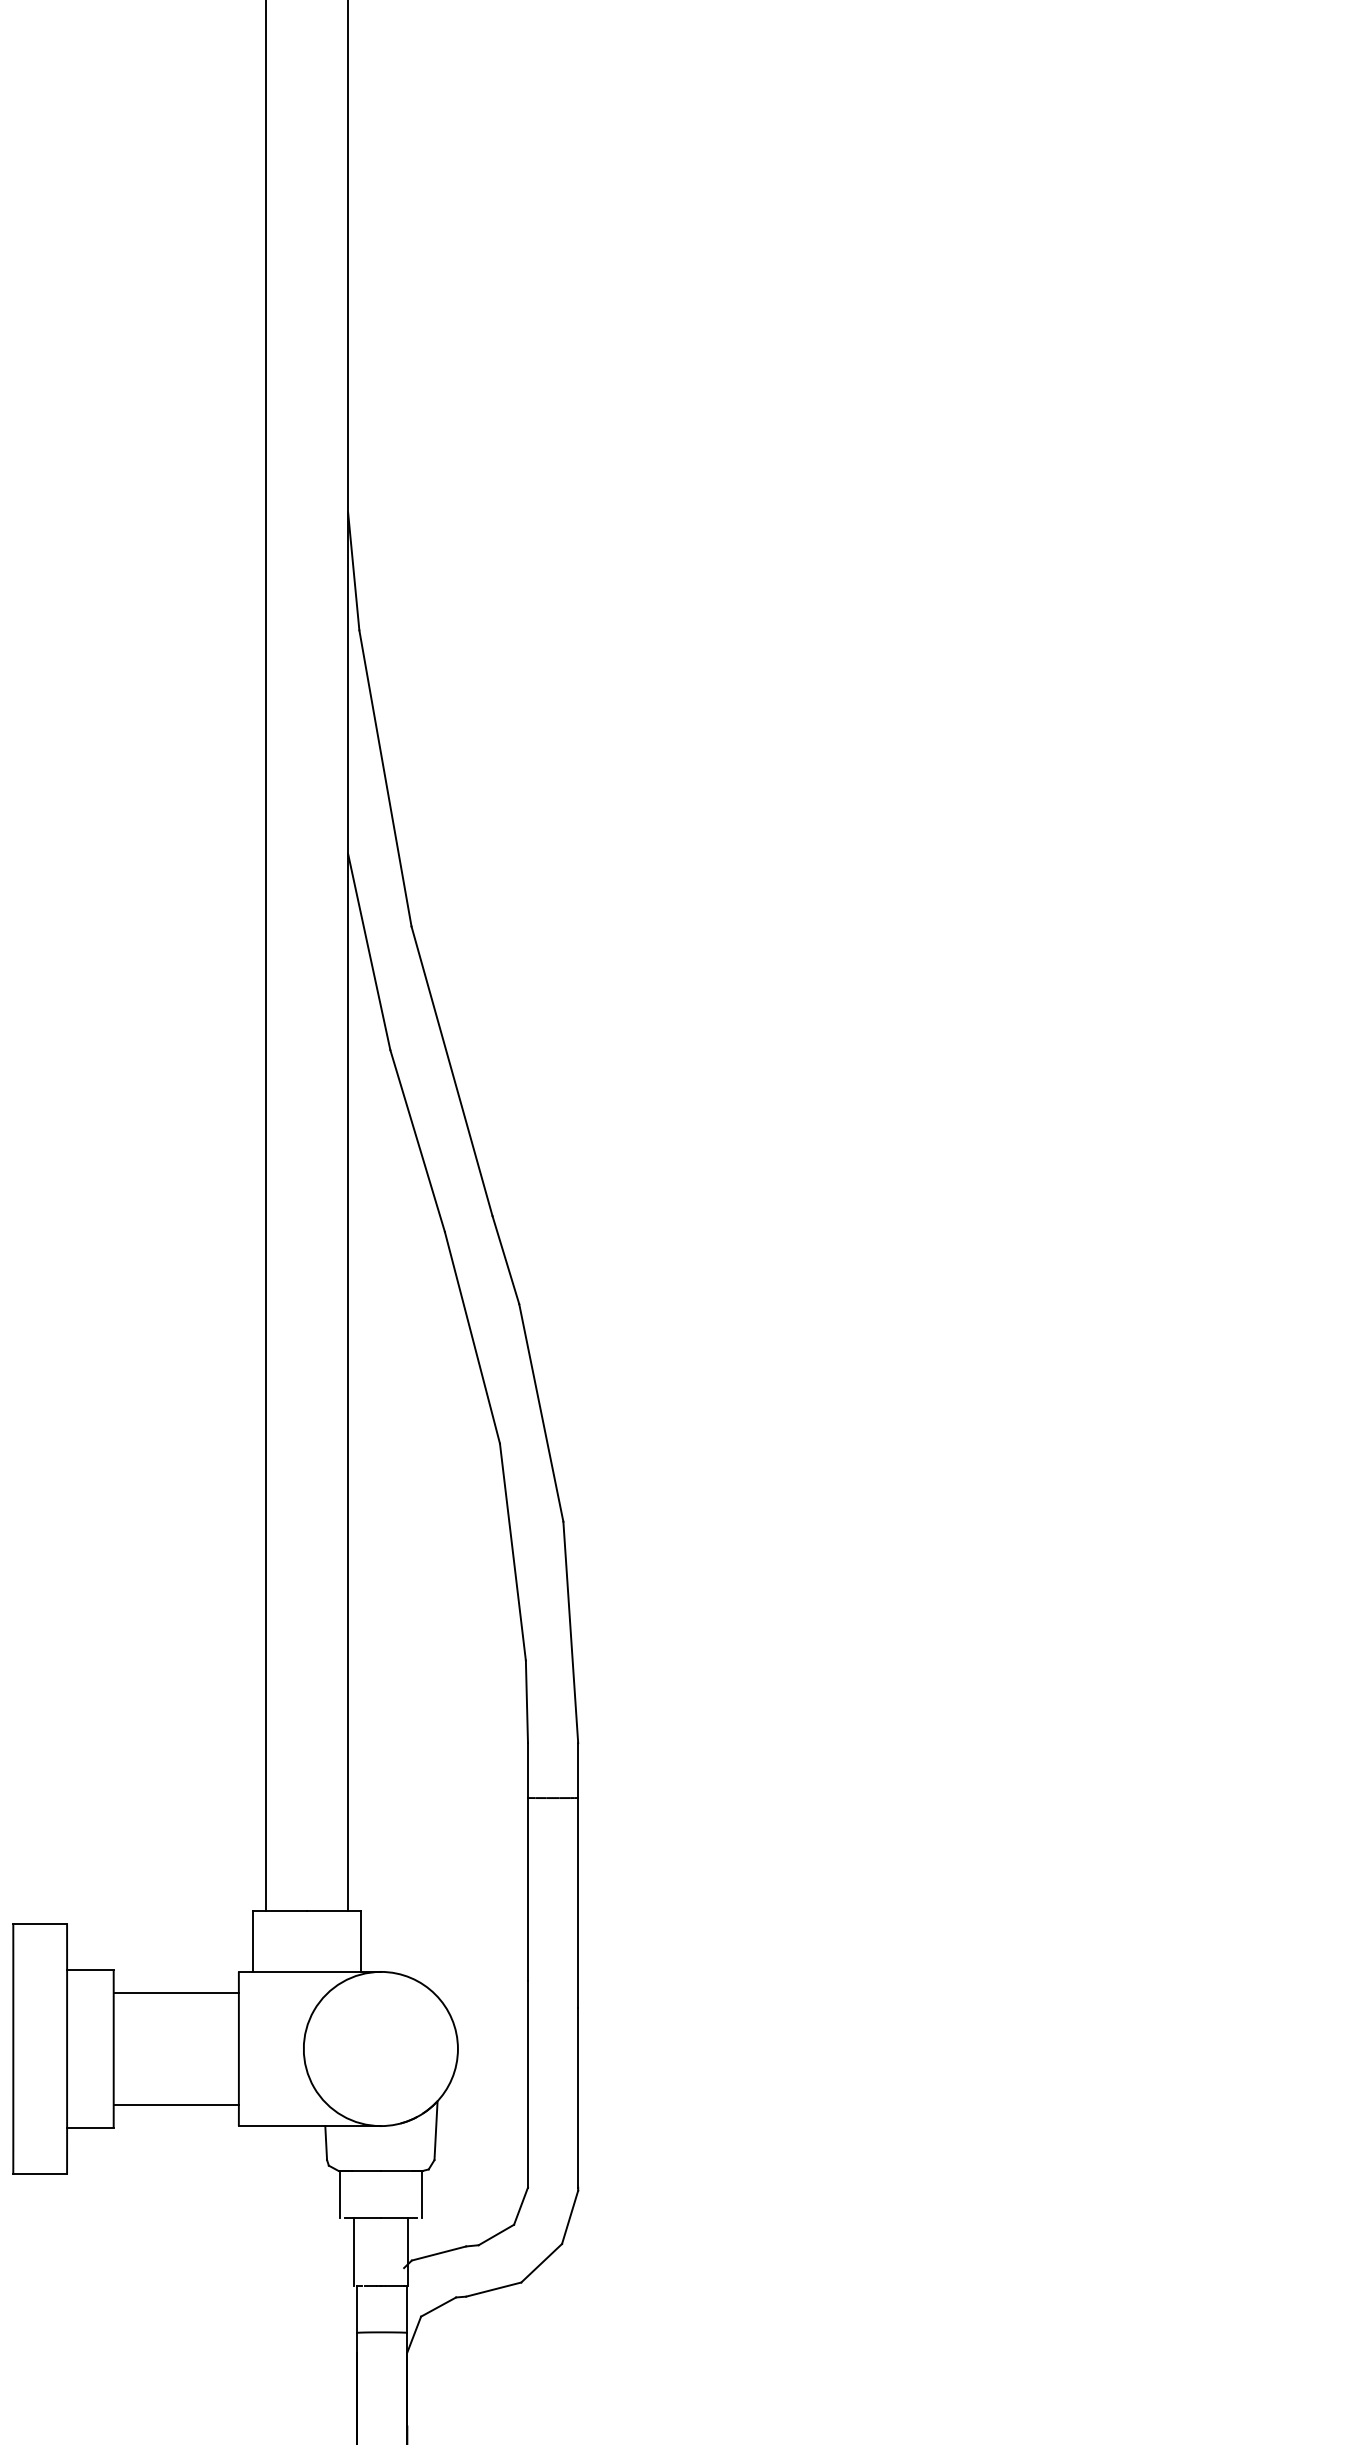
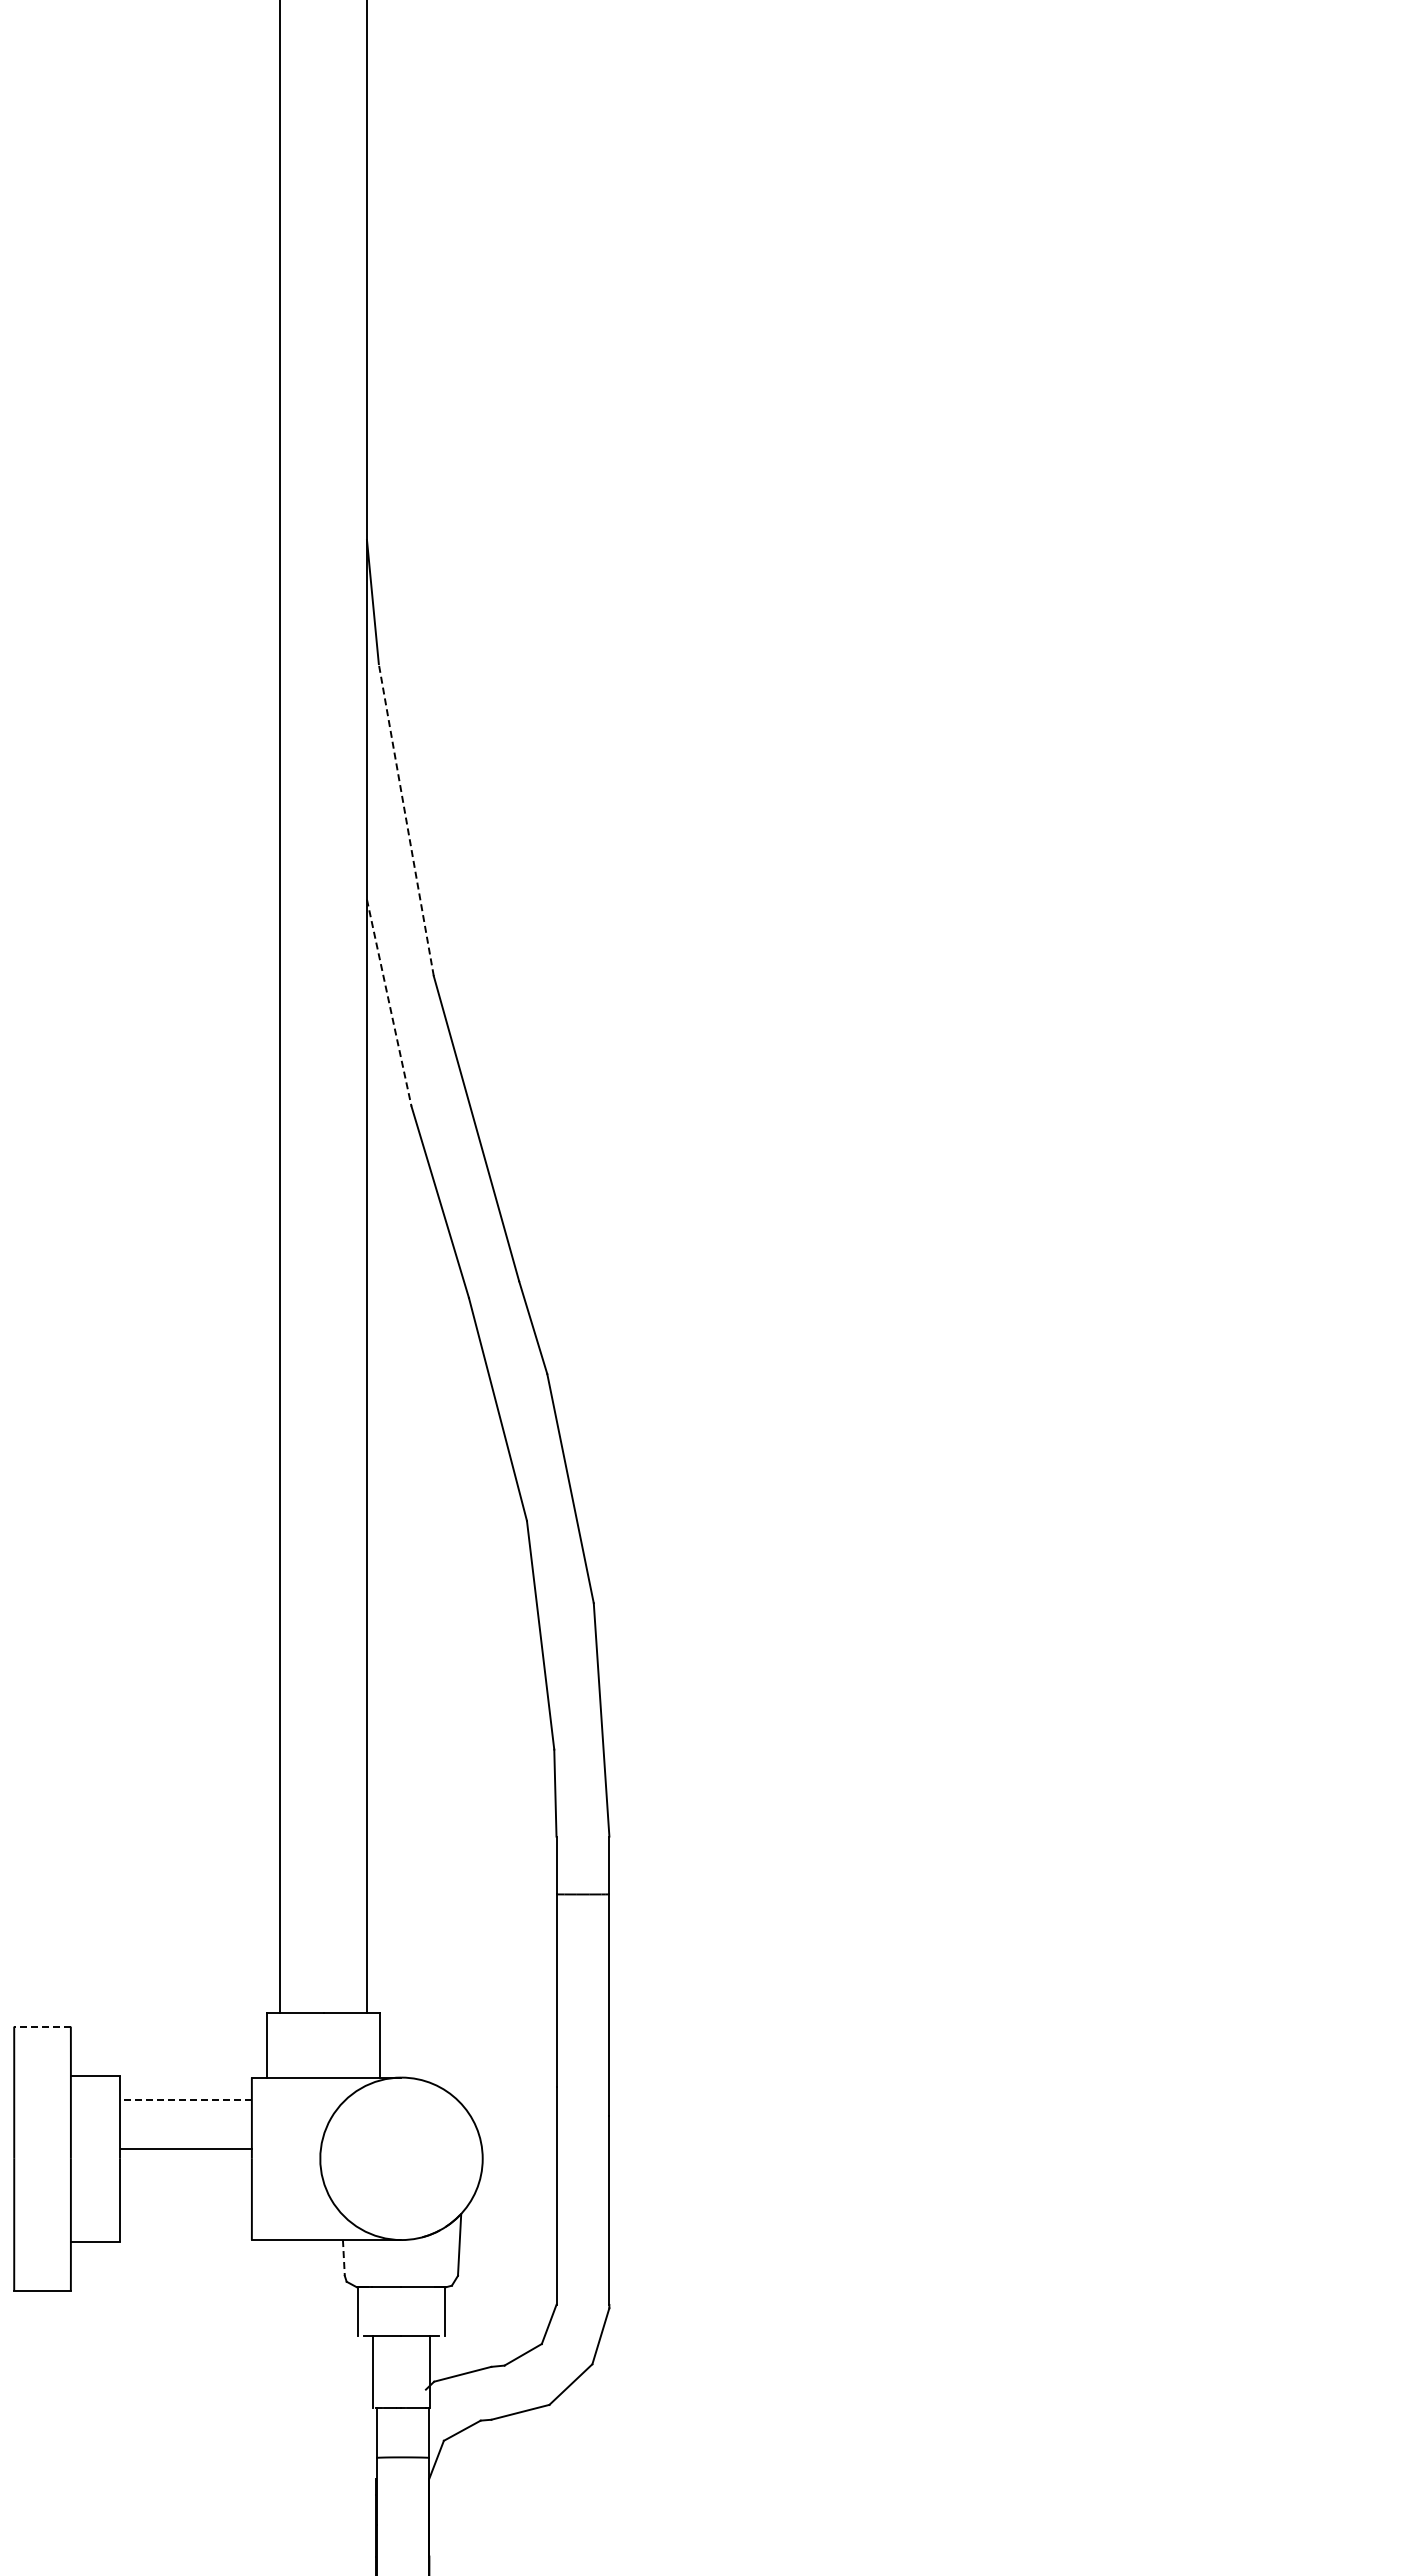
line: (385, 777) -> (406, 819), solid -> dashed
line: (369, 952) -> (389, 1003), solid -> dashed
line: (40, 1923) -> (42, 2026), solid -> dashed
line: (175, 1993) -> (185, 2100), solid -> dashed
line: (176, 2104) -> (186, 2149), moved
line: (325, 2142) -> (343, 2257), solid -> dashed

